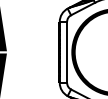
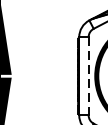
line: (67, 52) -> (89, 76), solid -> dashed

